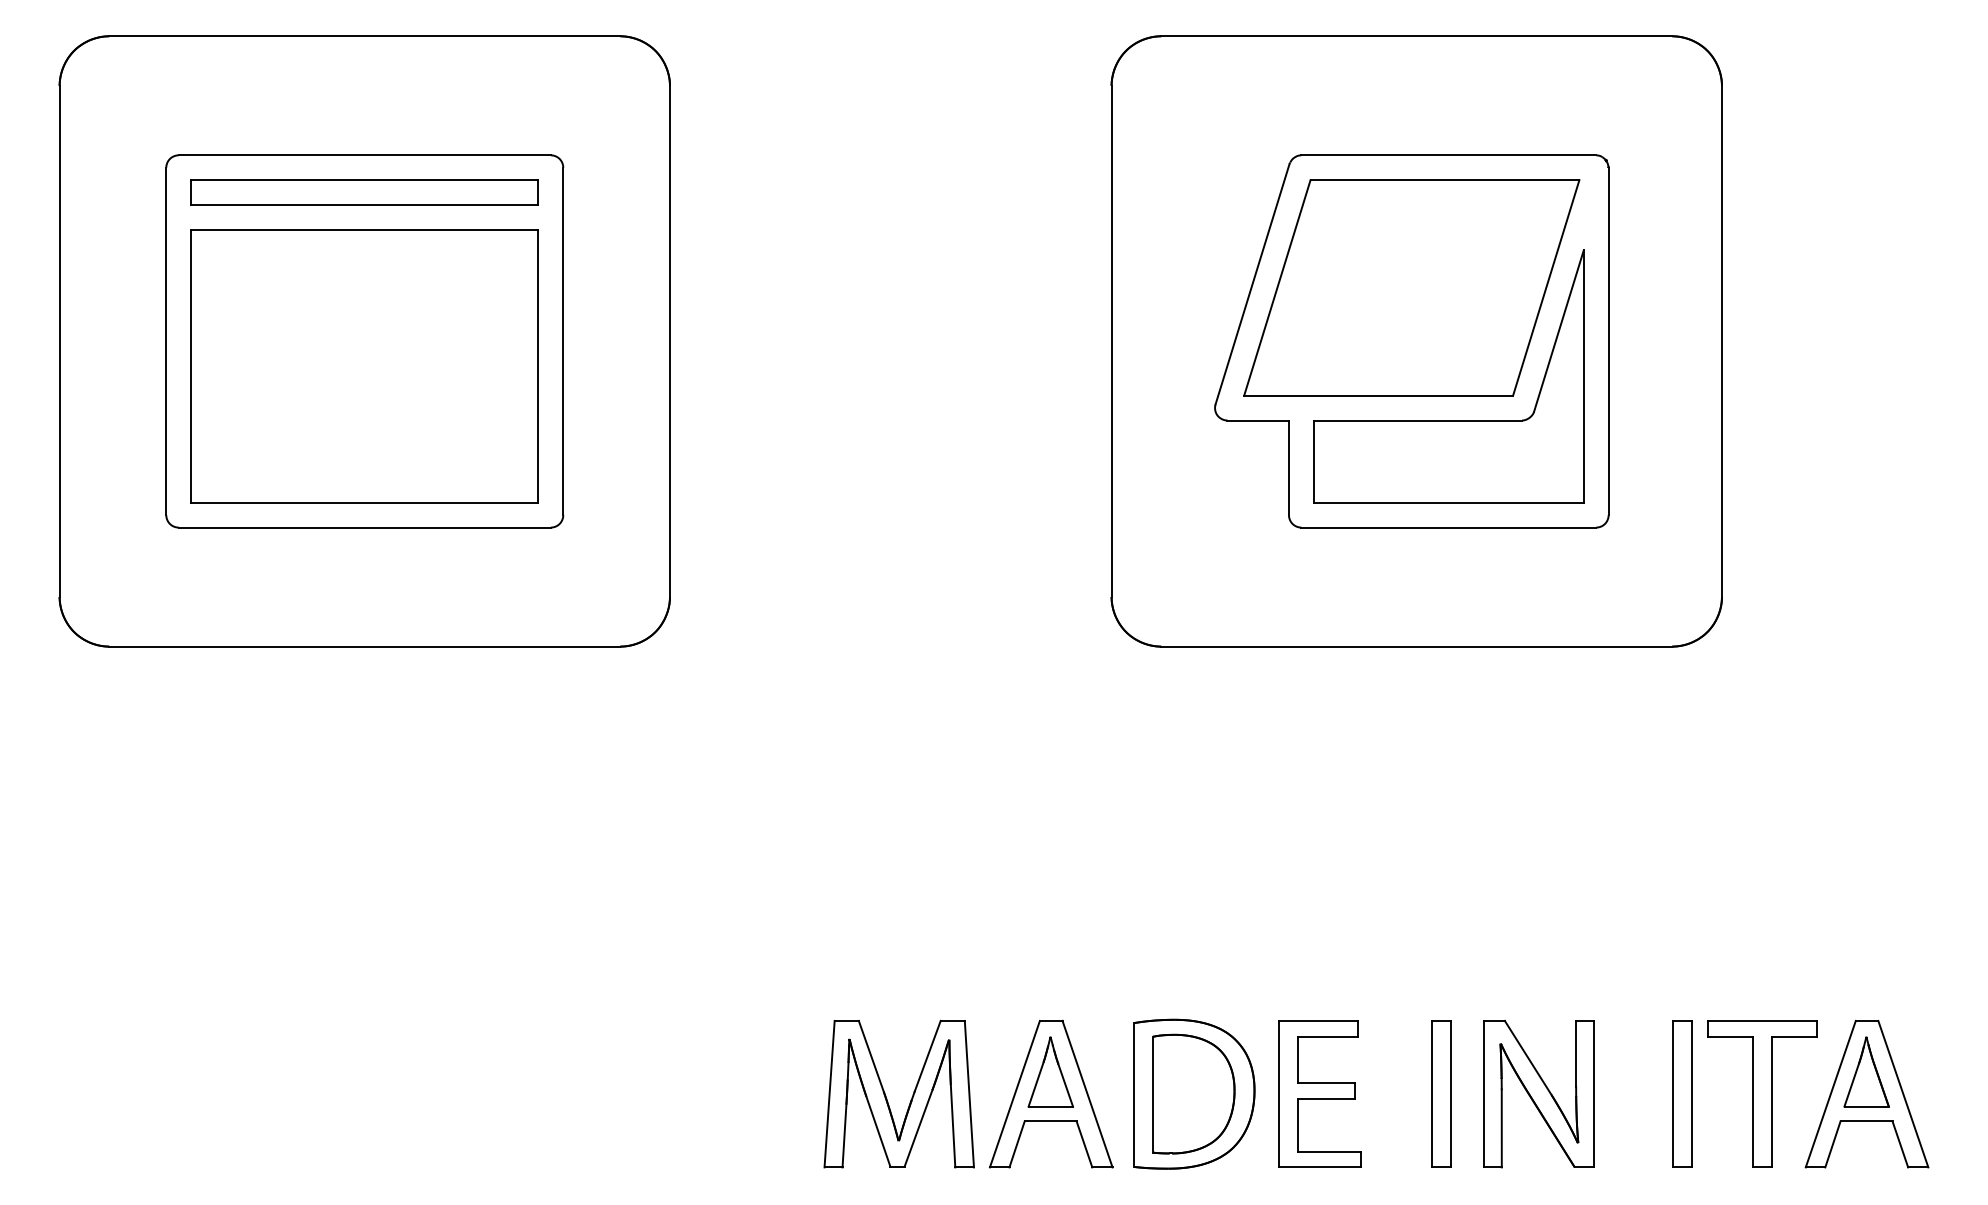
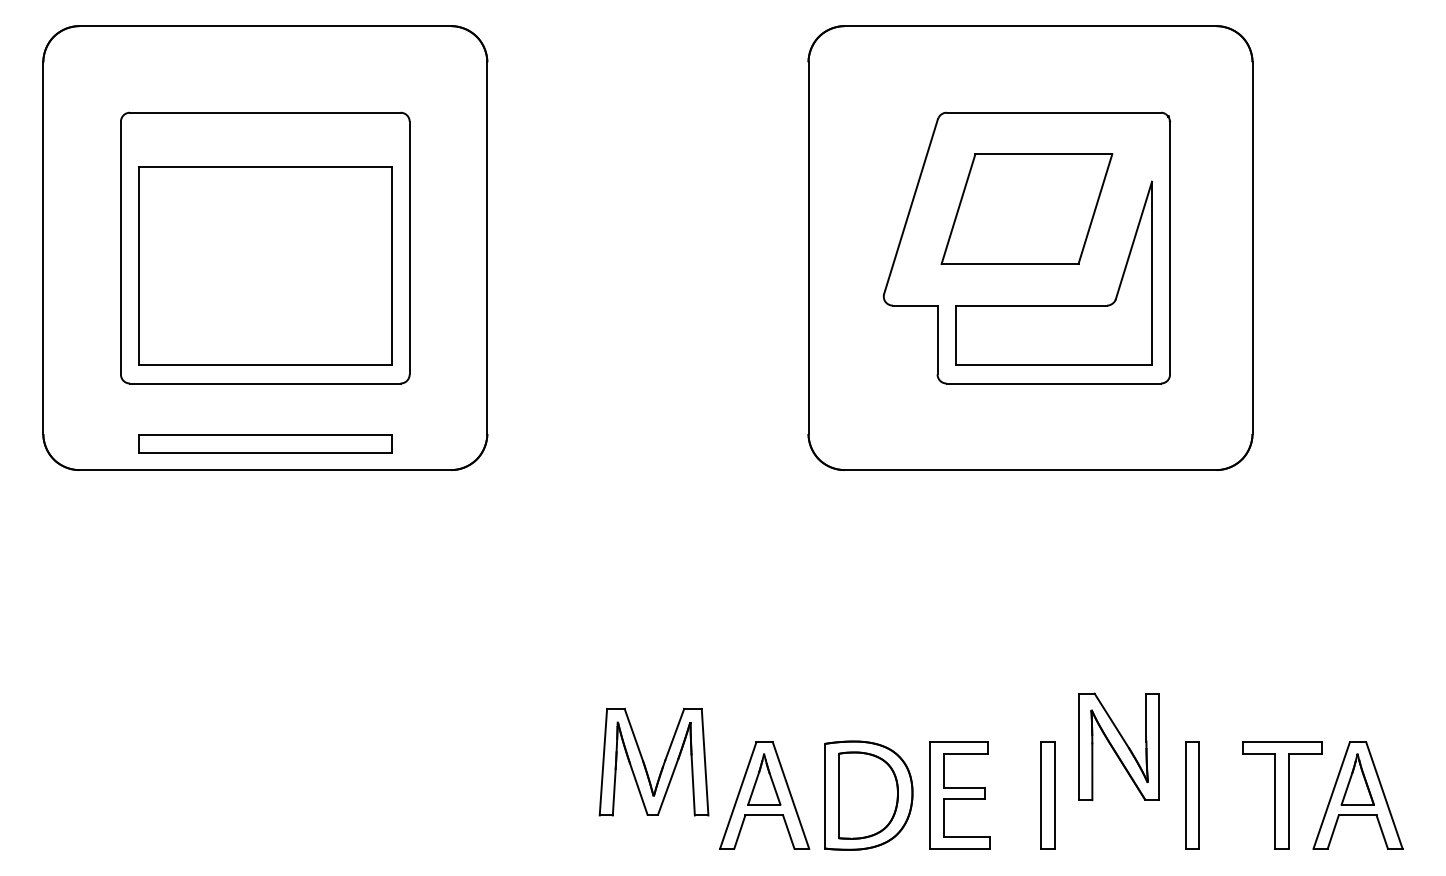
part: (364, 192) -> (265, 443), moved
part: (1411, 287) -> (1026, 208), size x0.7
part: (1682, 1093) -> (1192, 795), moved
part: (1538, 1094) -> (1119, 747), moved
part: (887, 1098) -> (645, 765), moved

